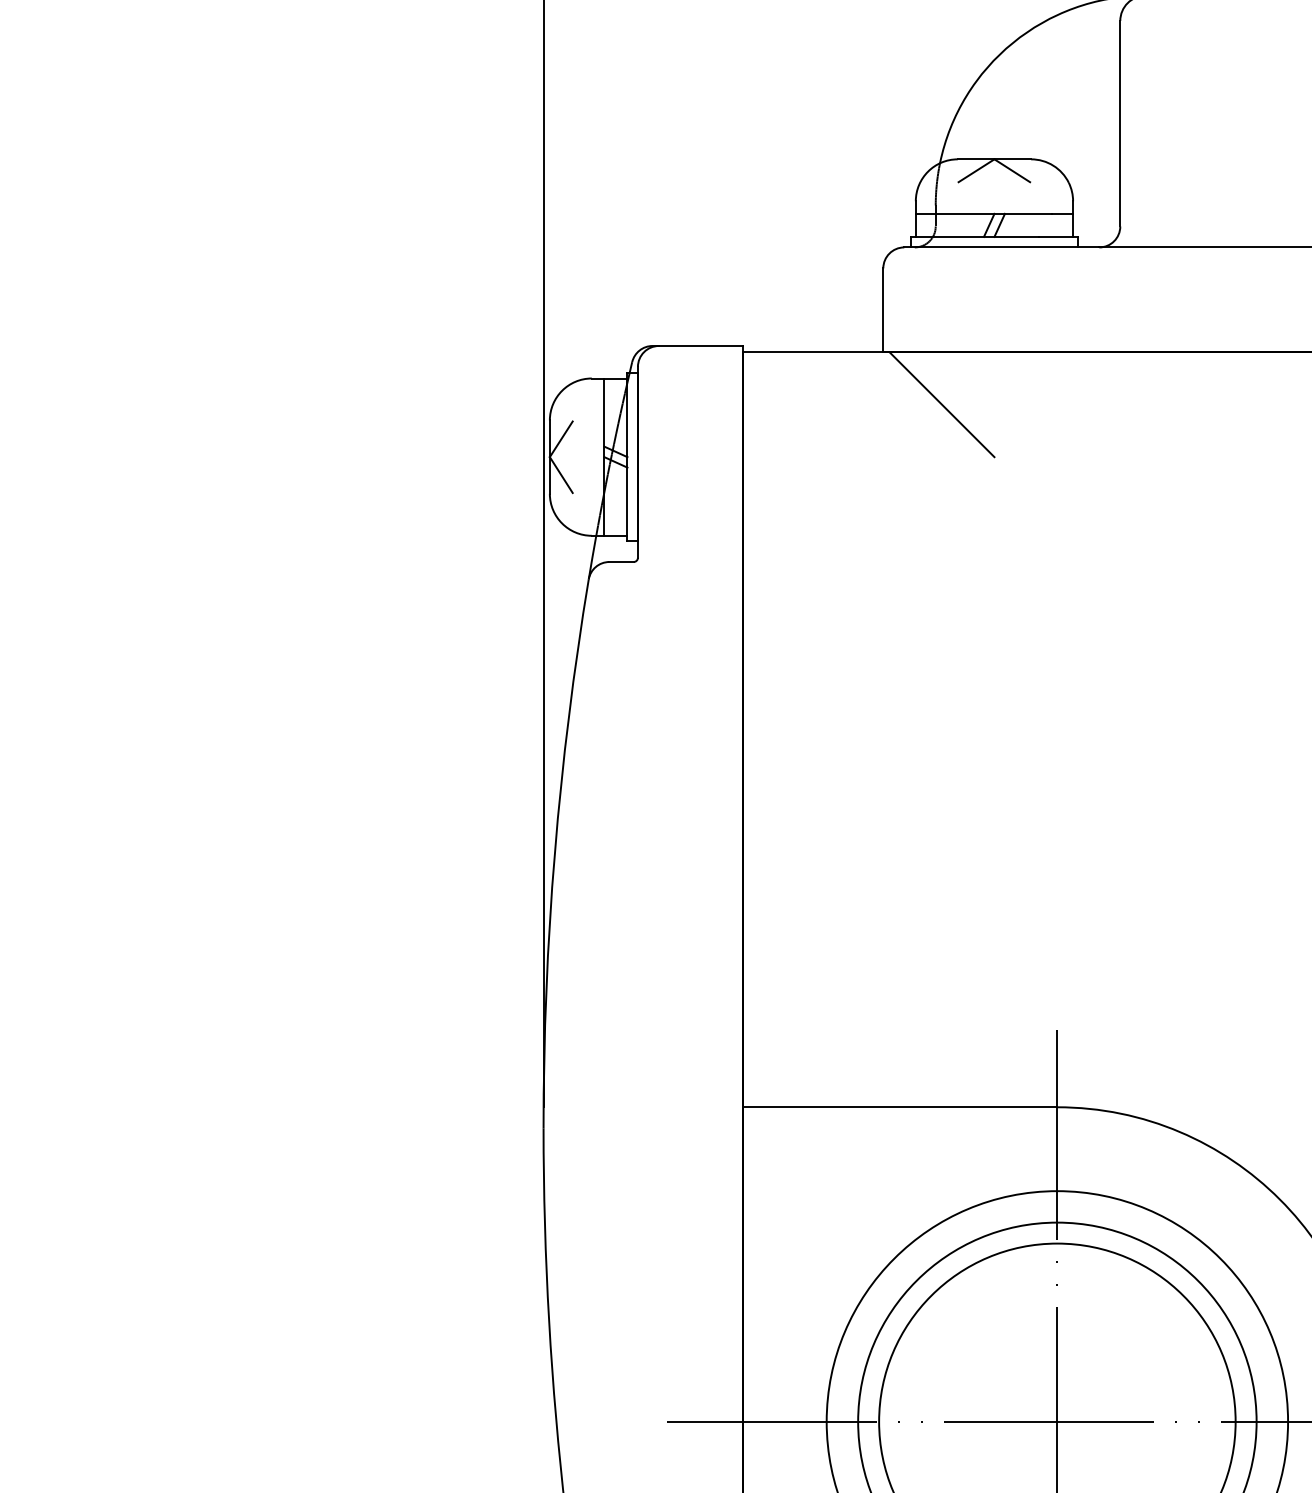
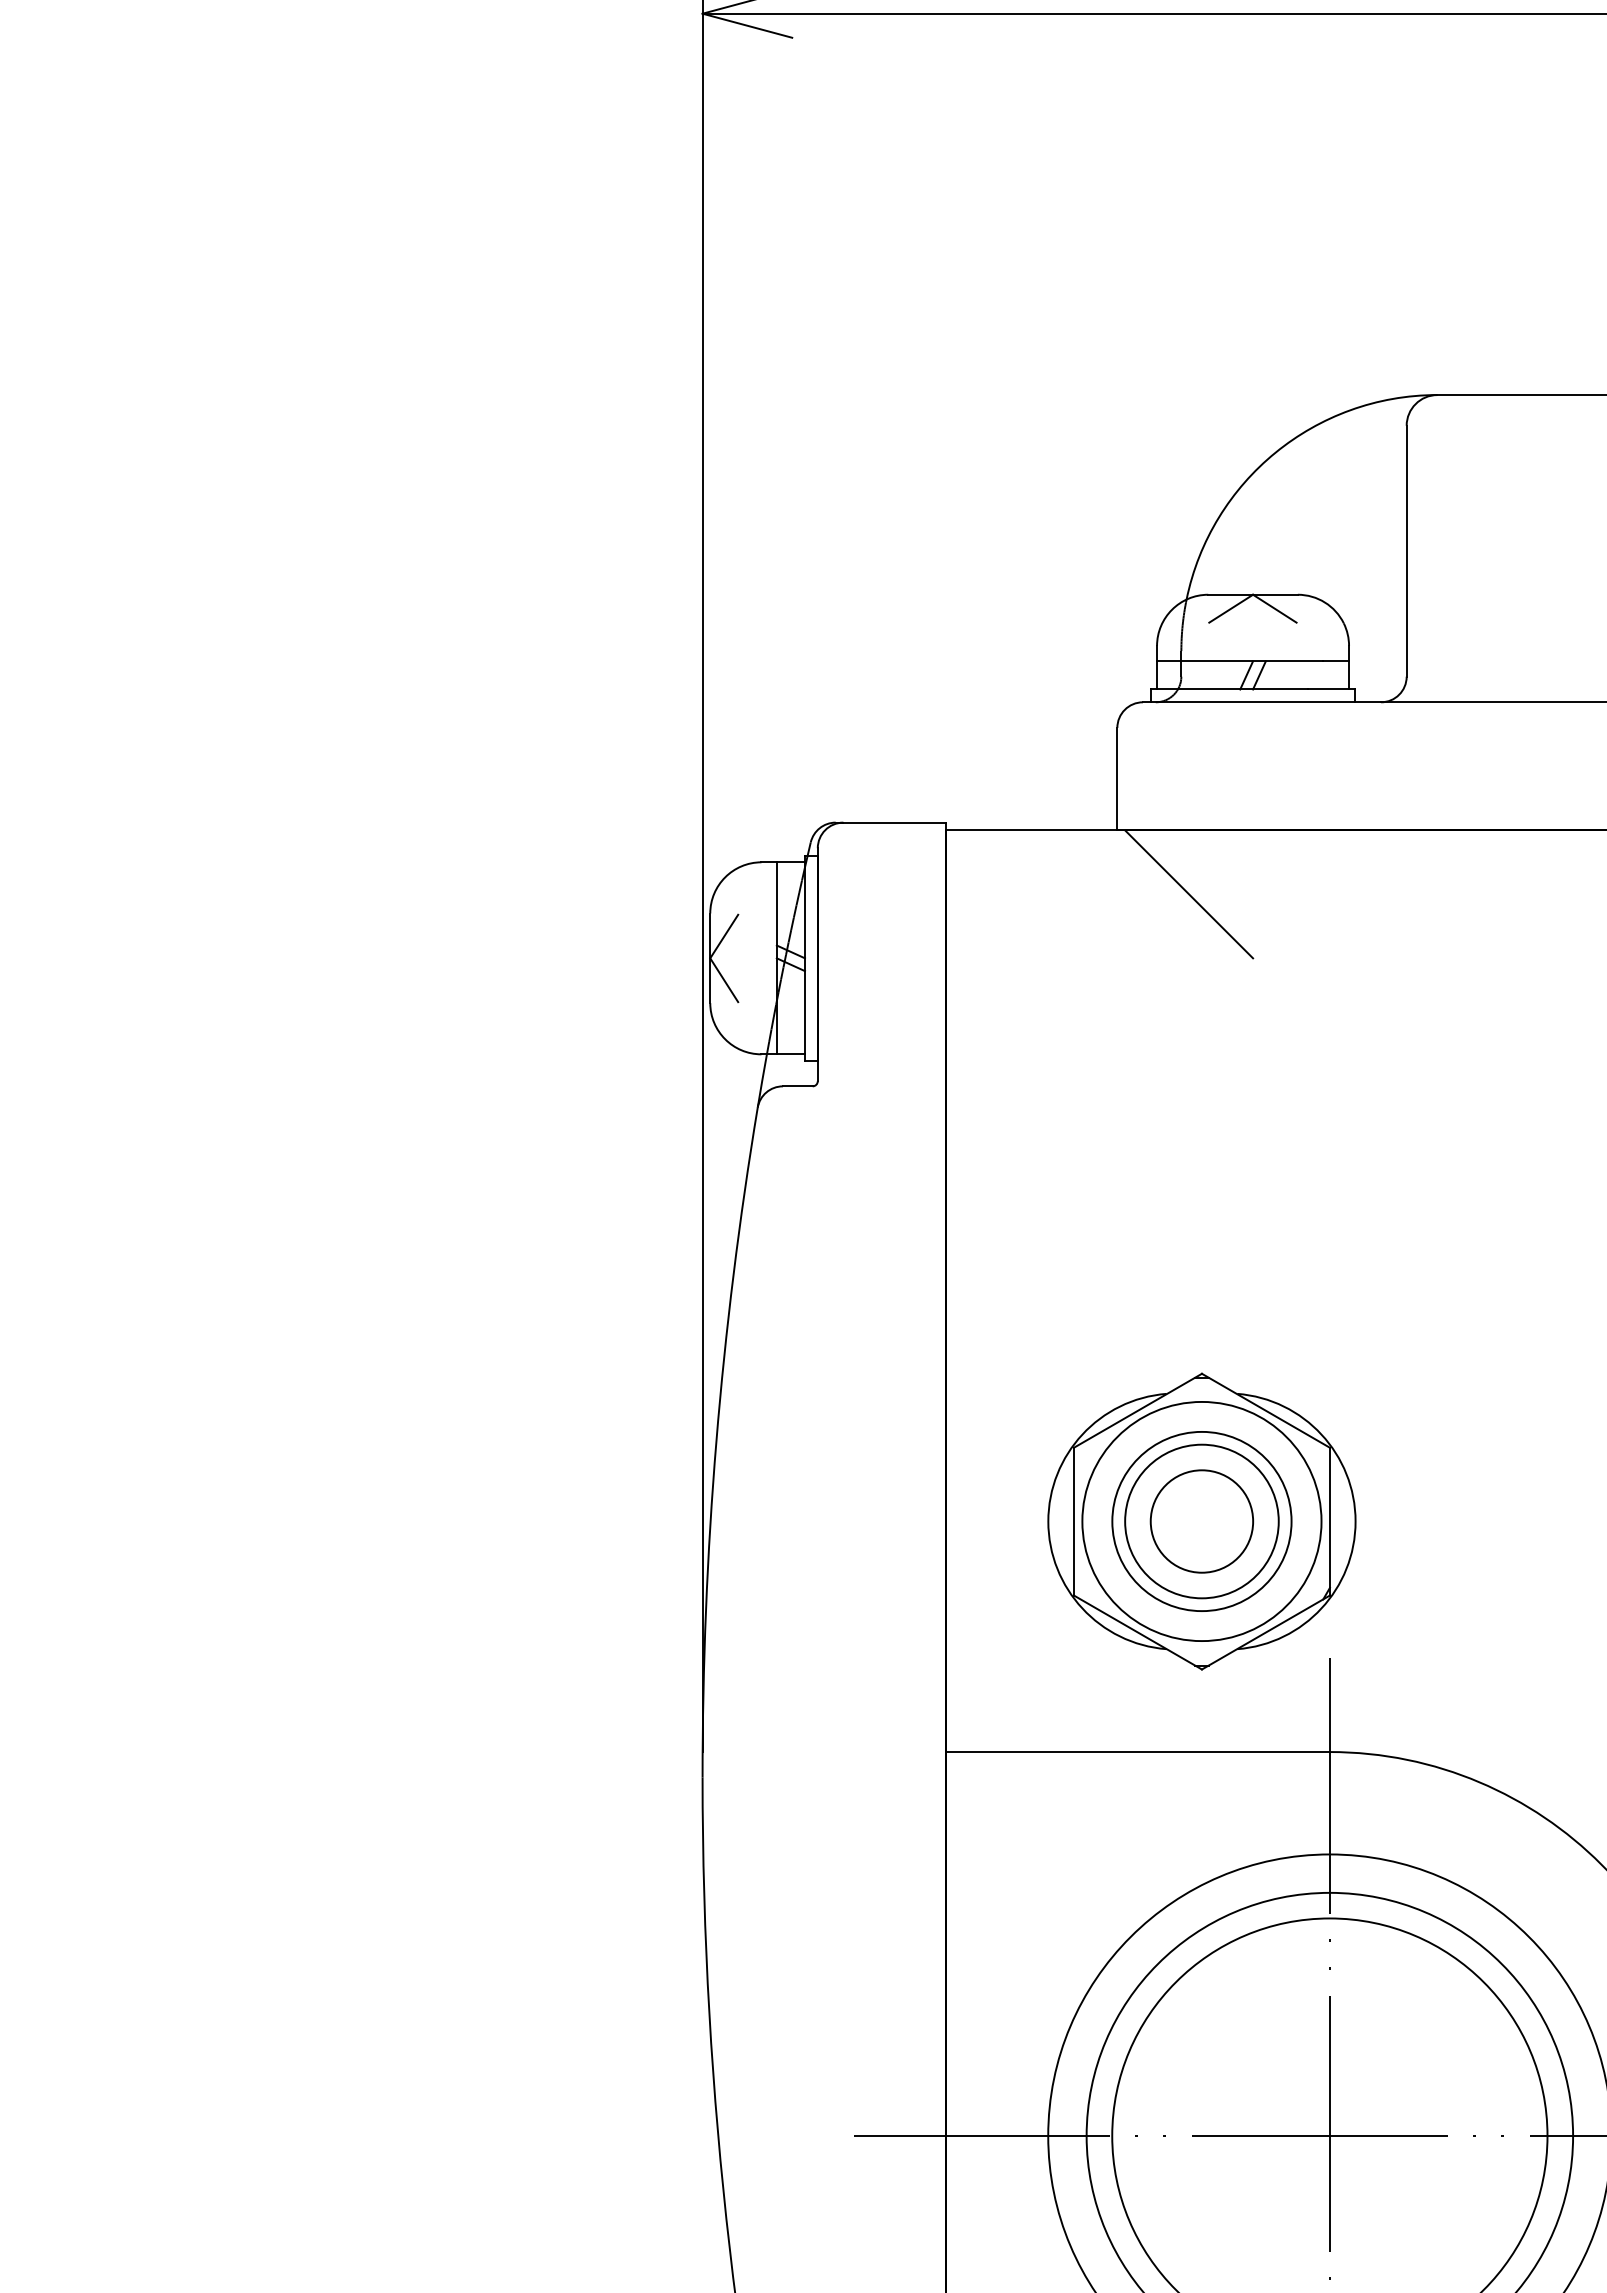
part: (952, 918) -> (1201, 1521), added

